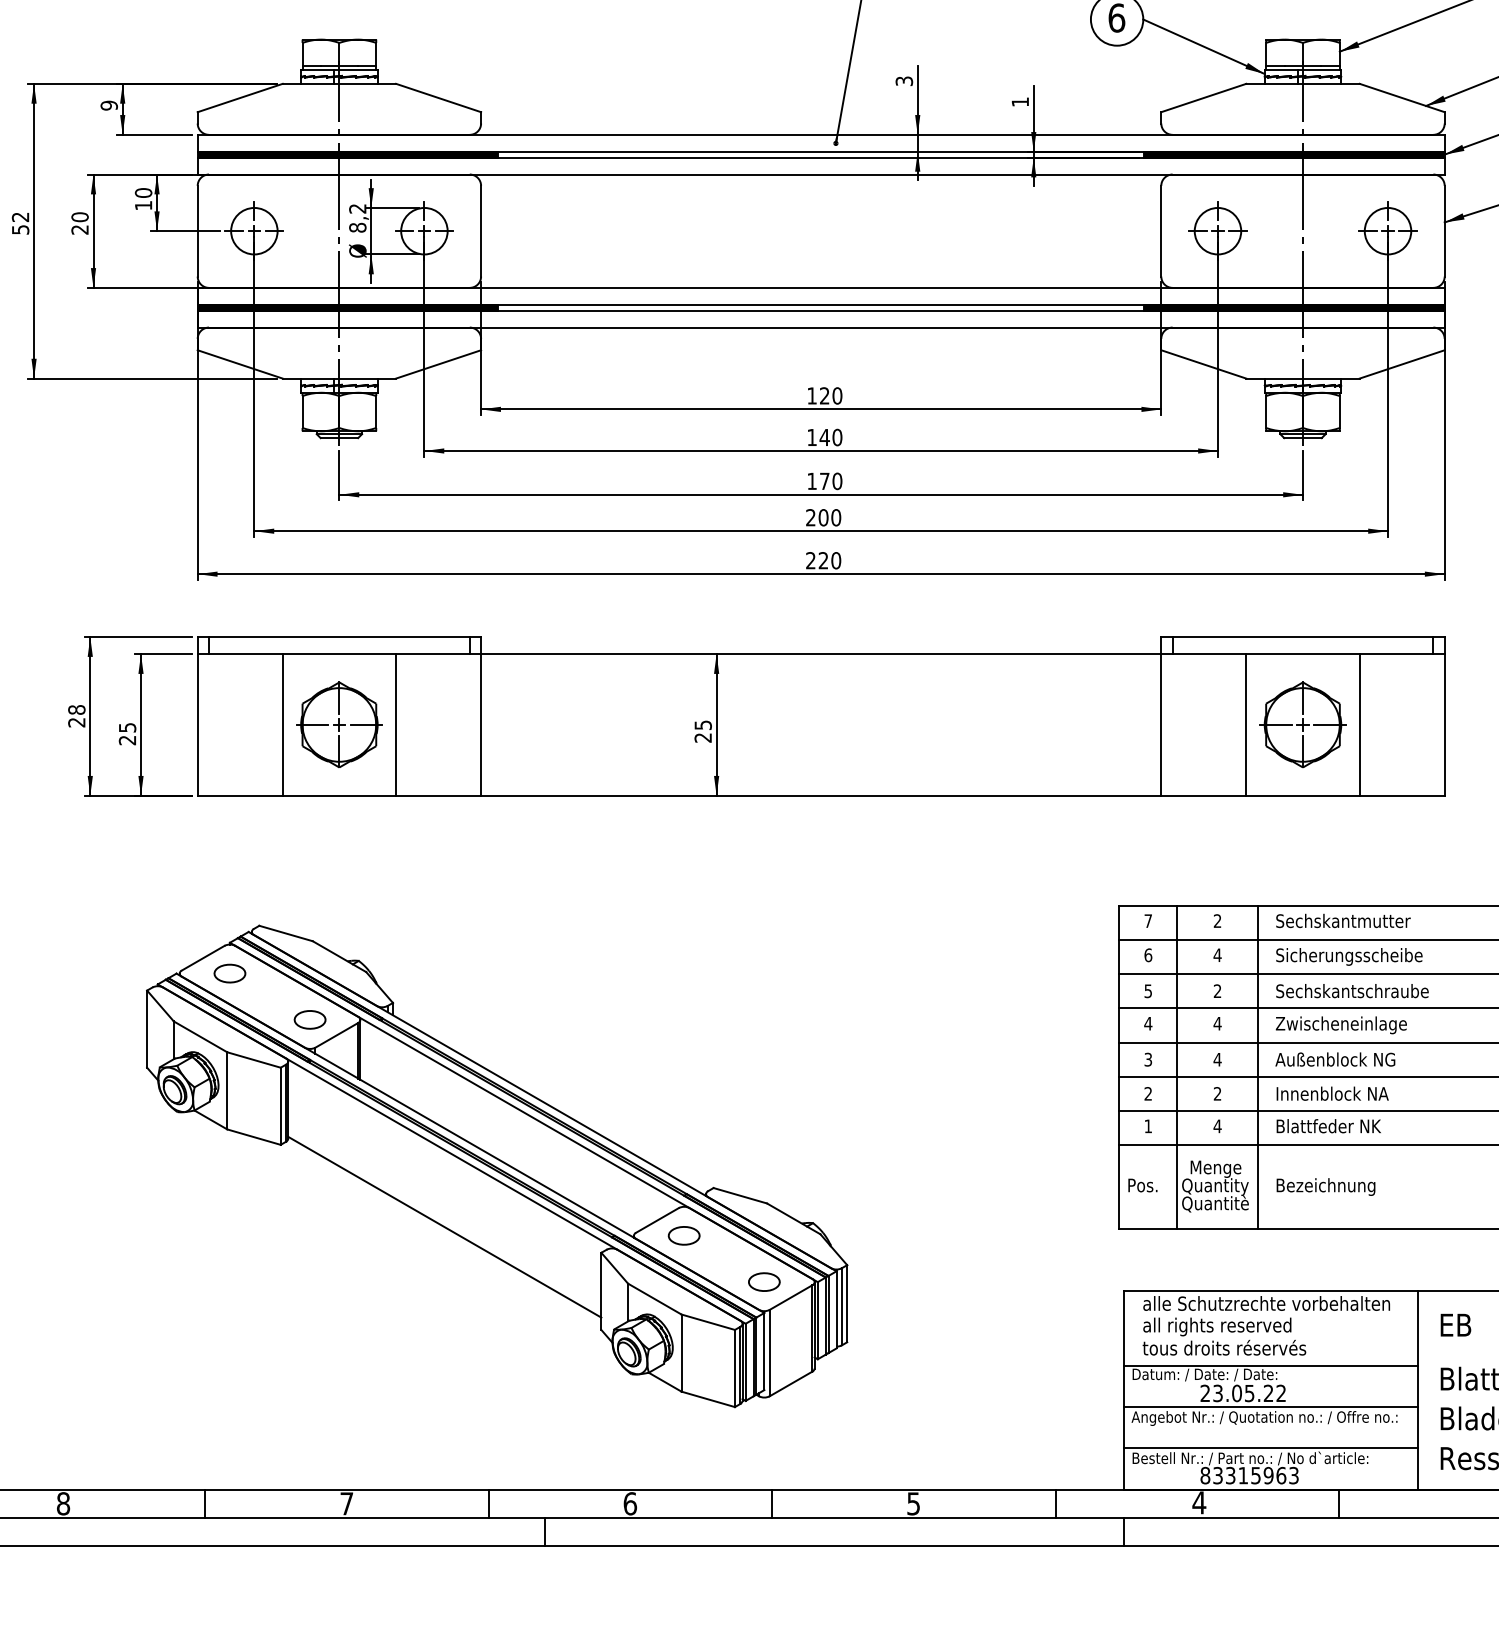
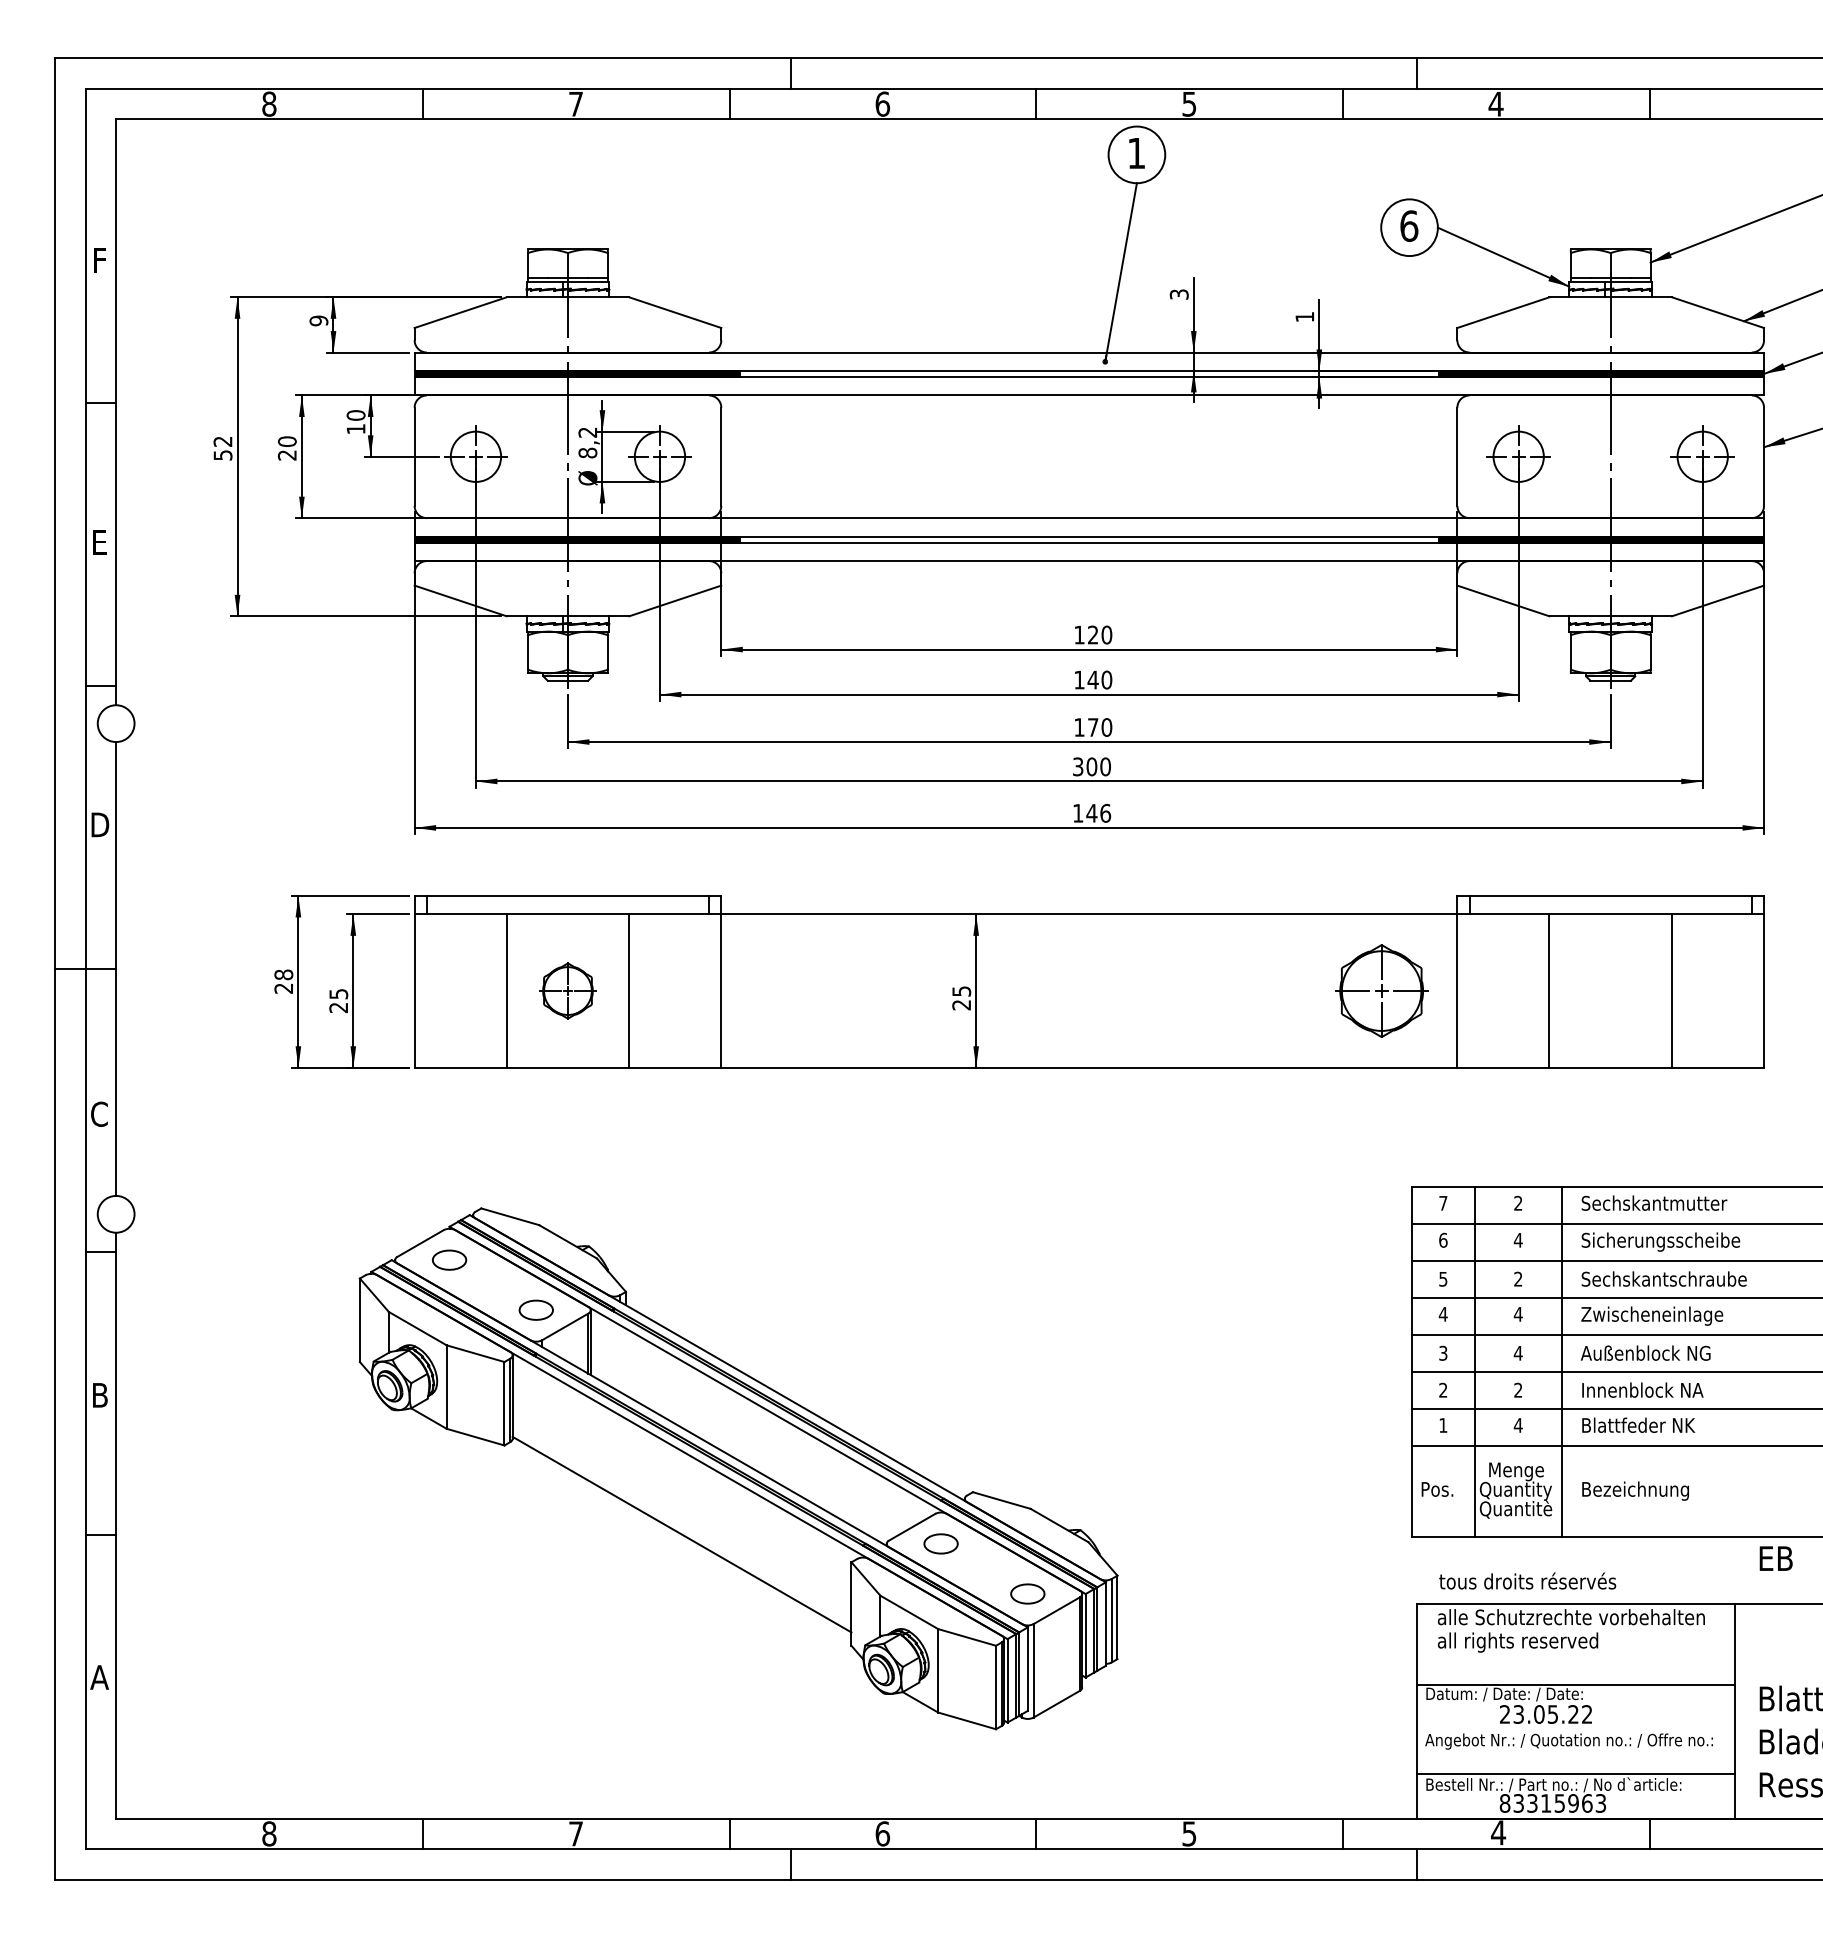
text: (811, 517) -> (1078, 766), 200 -> 300
text: (824, 559) -> (1092, 812), 220 -> 146
part: (338, 724) -> (567, 990), size x0.6
part: (1302, 724) -> (1381, 990), moved
text: (1455, 1325) -> (1775, 1558), moved
text: (1224, 1347) -> (1527, 1580), moved
line: (1270, 1407) -> (1575, 1729), removed

